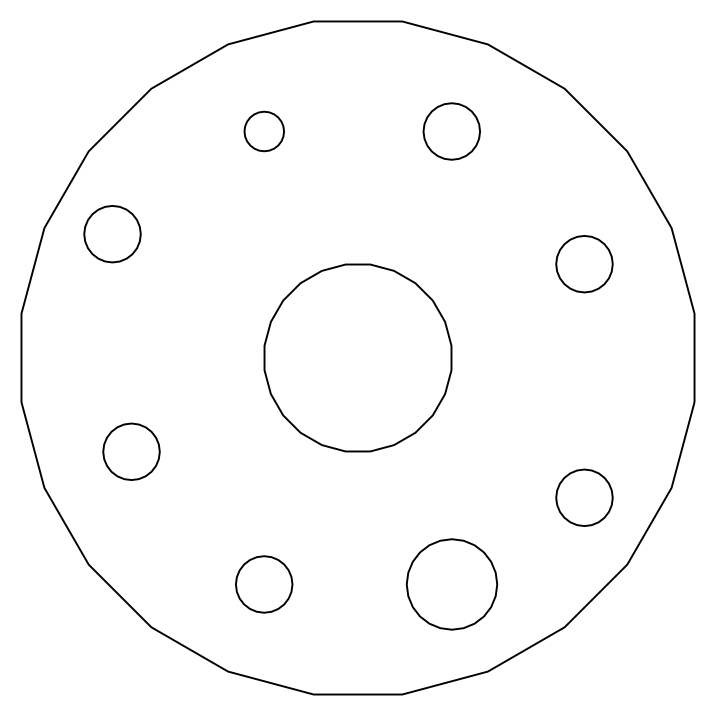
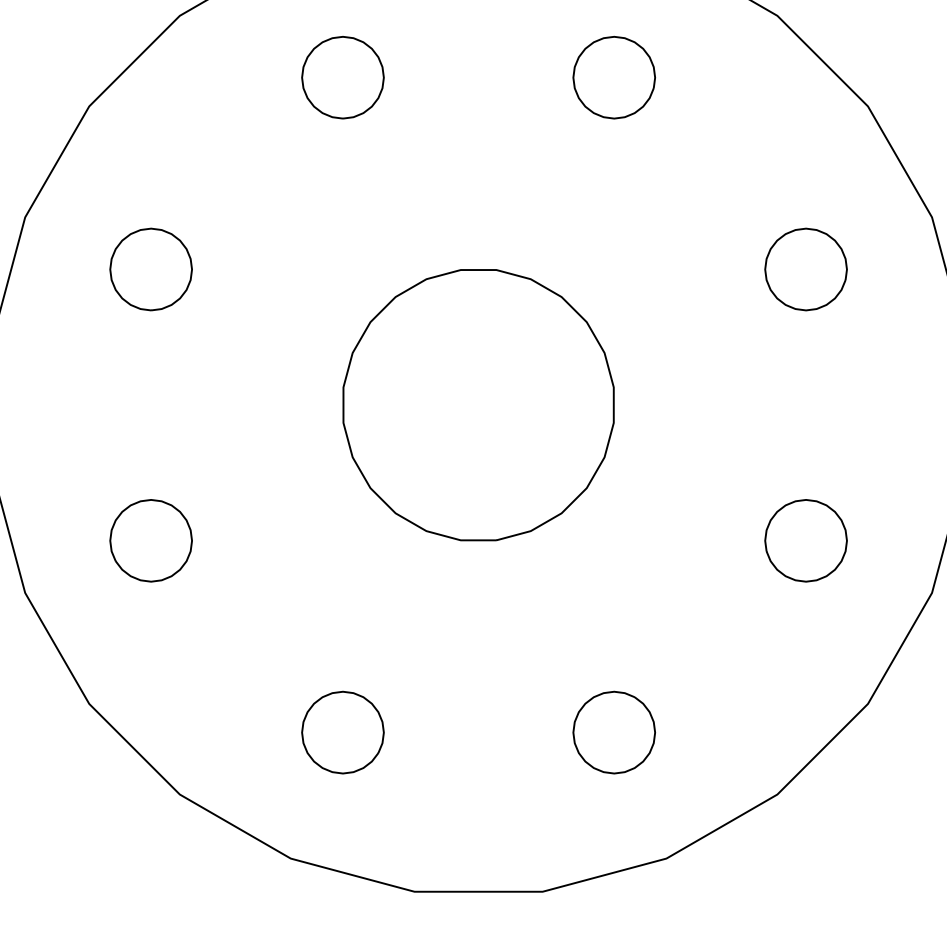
part: (264, 131) -> (343, 77), size x1.43
part: (112, 234) -> (151, 269), moved
part: (584, 497) -> (806, 540), moved
part: (451, 584) -> (613, 732), size x0.62

